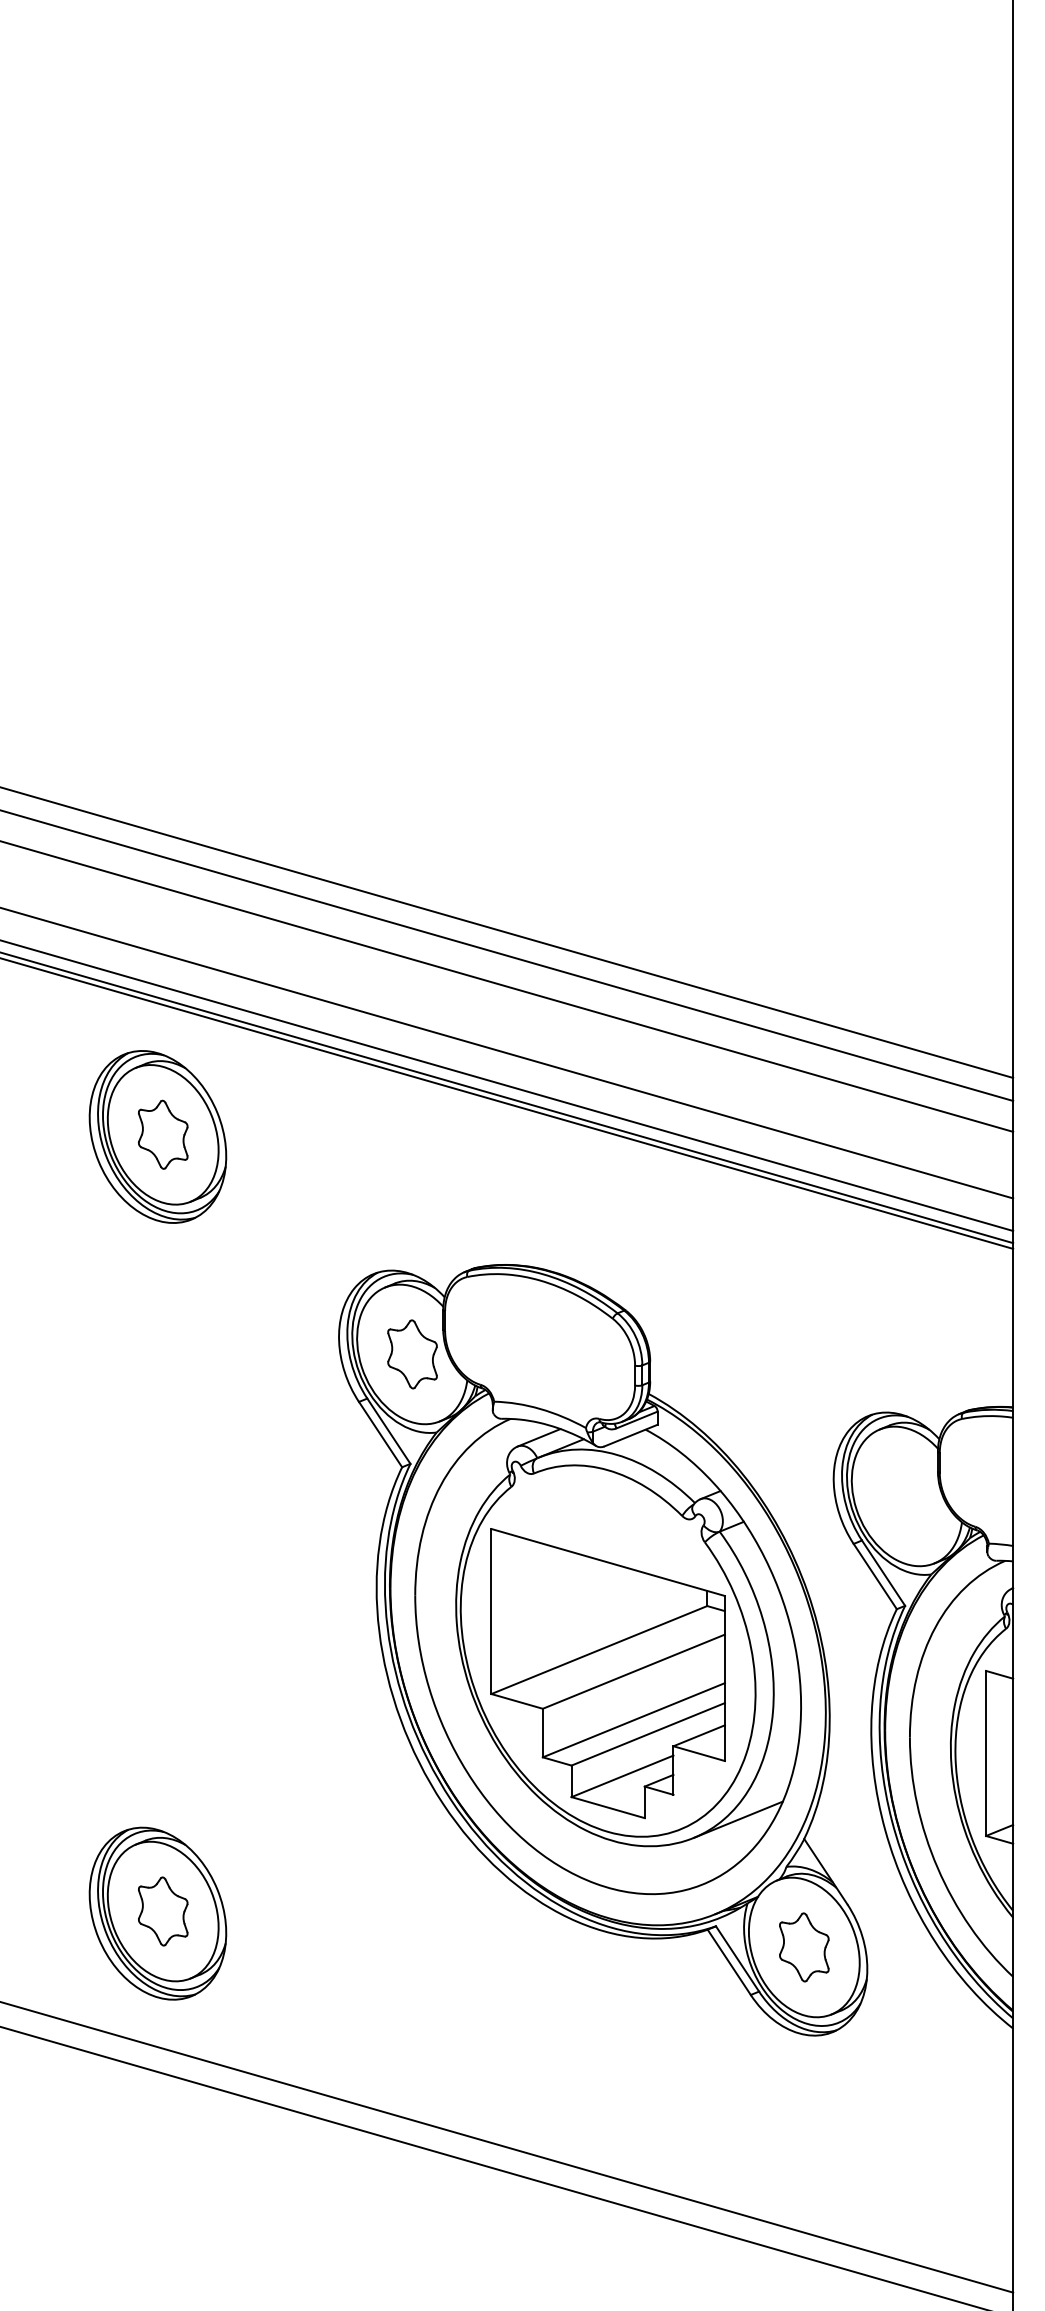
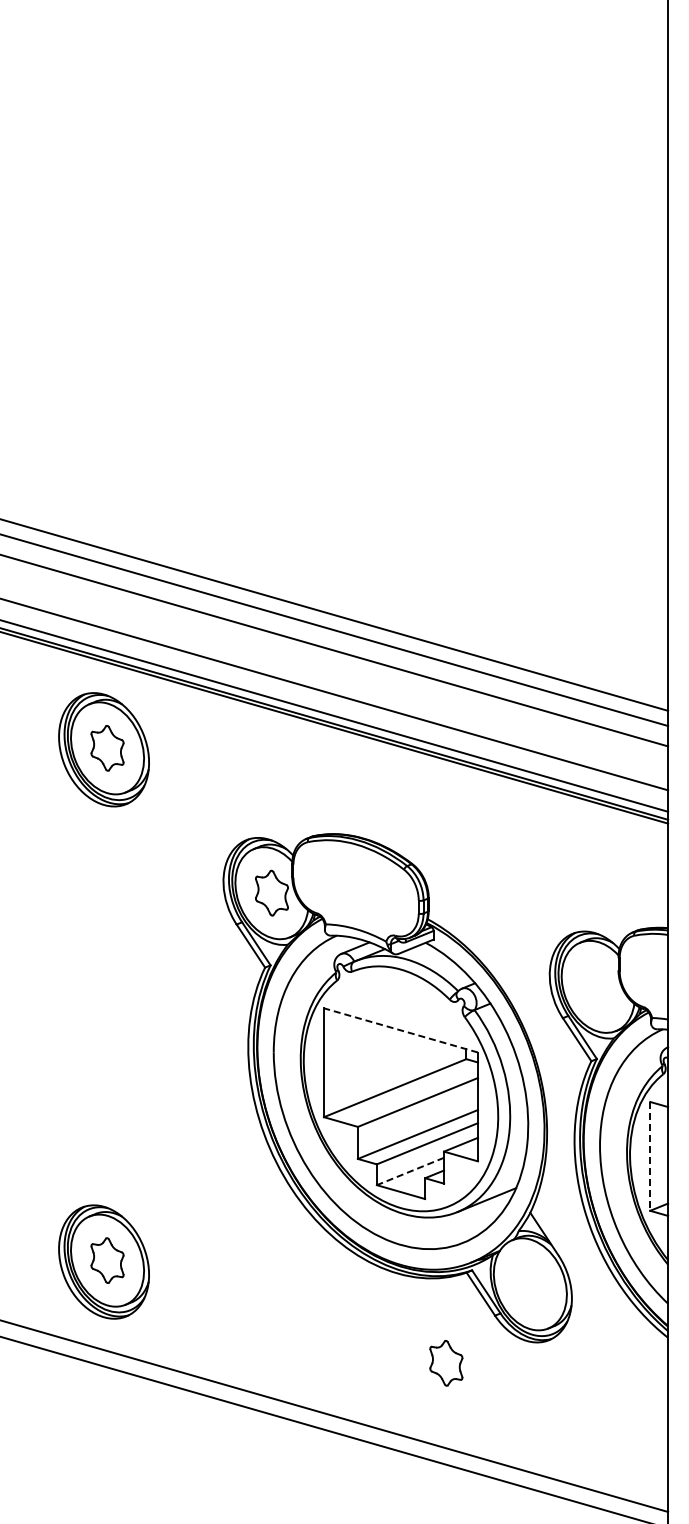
line: (607, 1562) -> (400, 1030), solid -> dashed
line: (986, 1753) -> (650, 1156), solid -> dashed
line: (622, 1776) -> (410, 1171), solid -> dashed
part: (804, 1947) -> (446, 1363), moved

